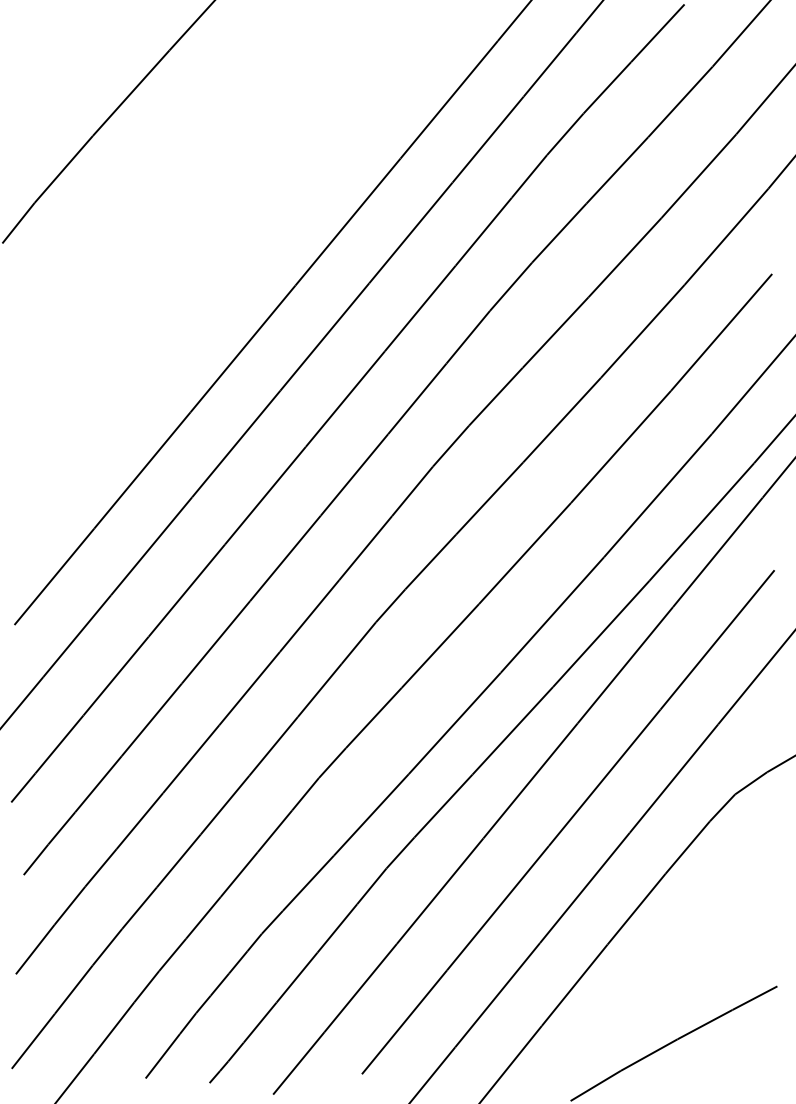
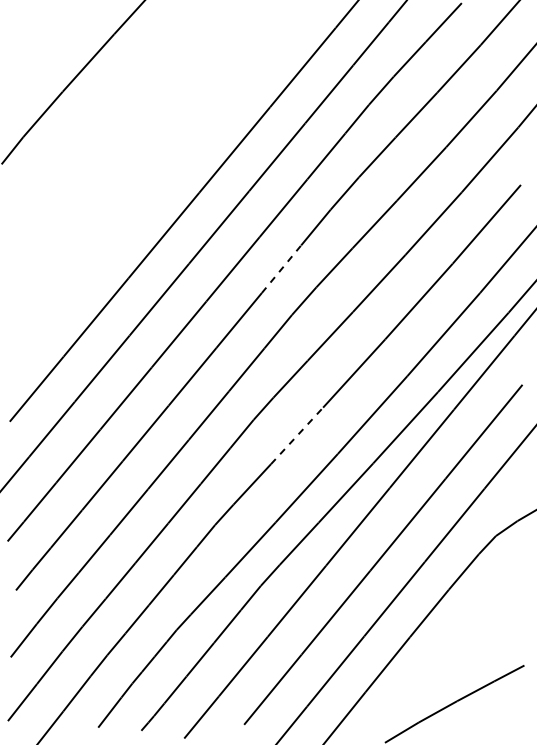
line: (417, 399) -> (281, 269), solid -> dashed
line: (440, 645) -> (297, 435), solid -> dashed

